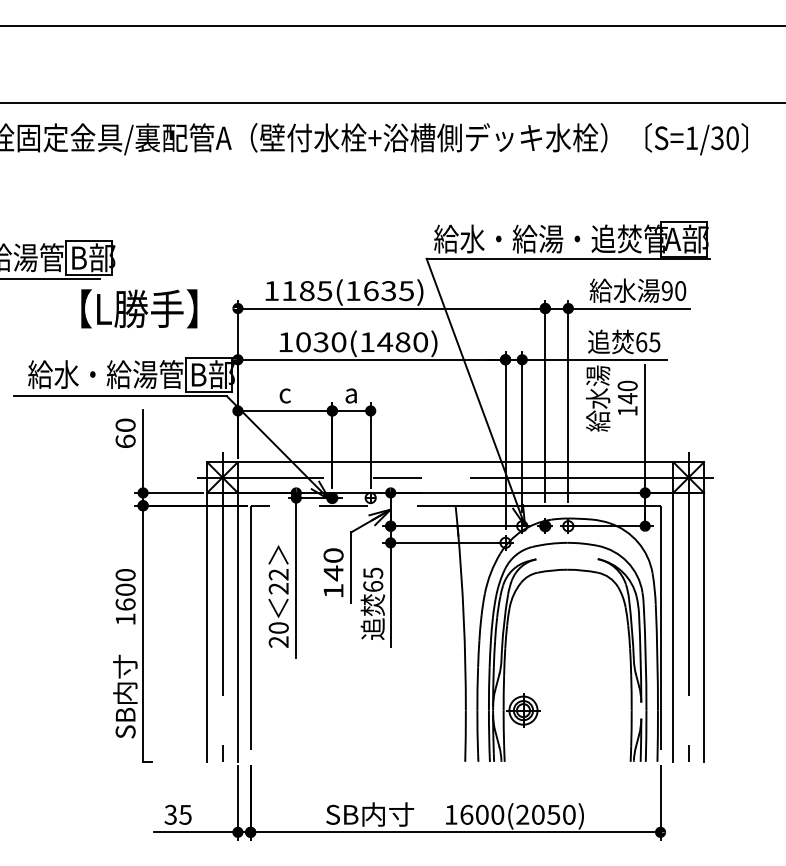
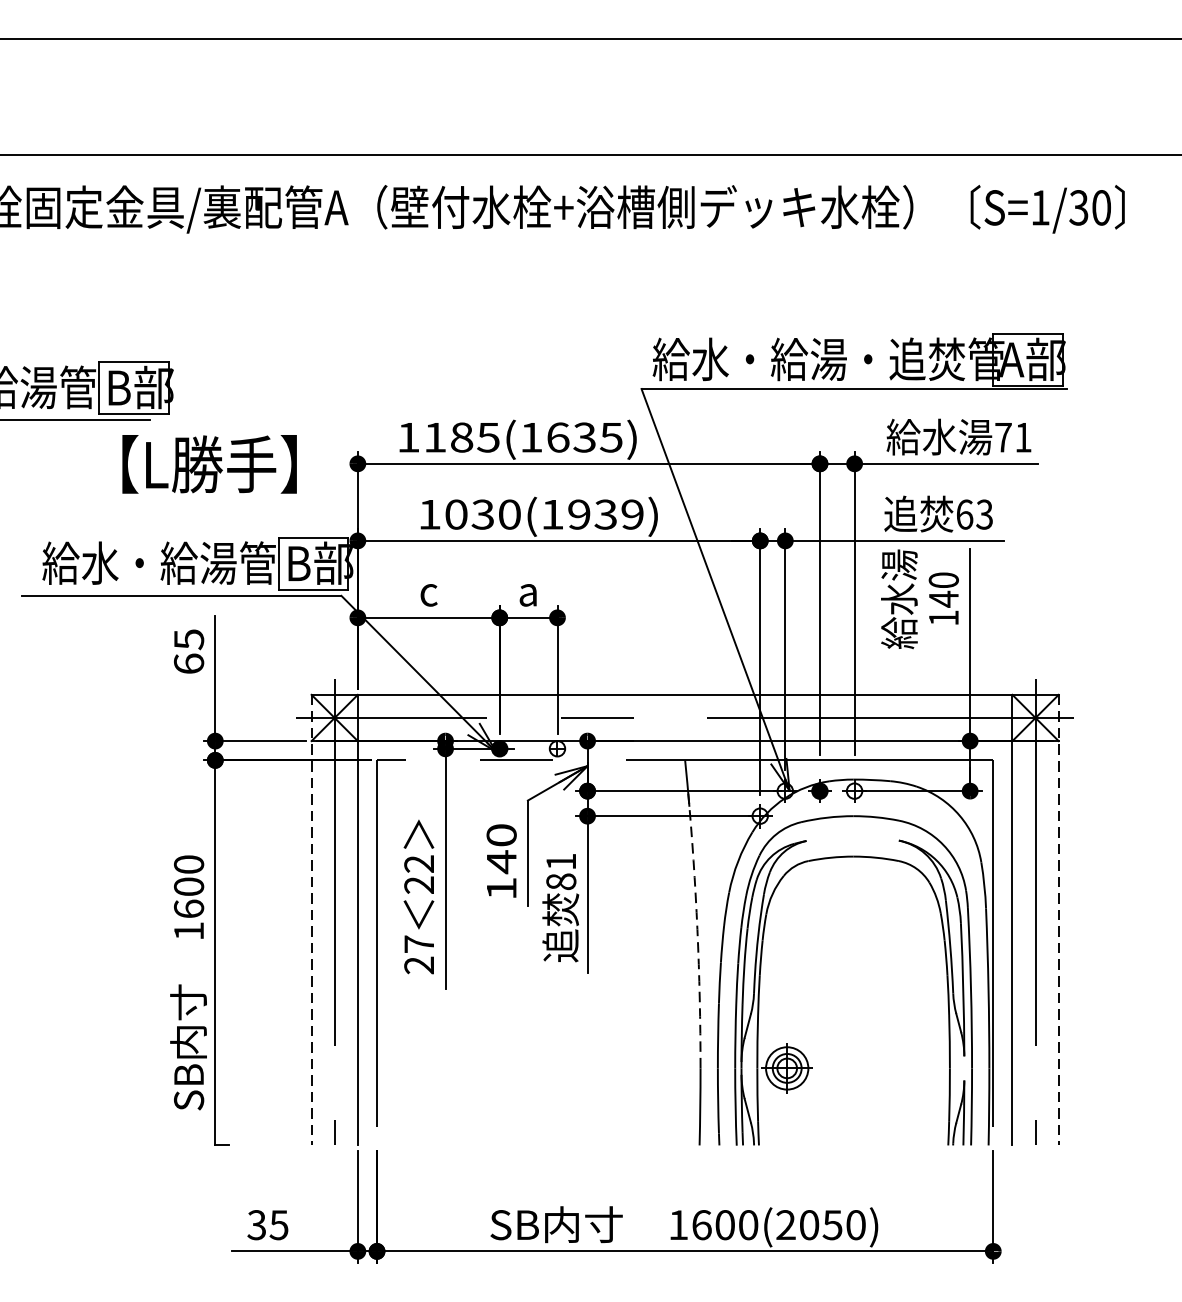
text: (673, 291) -> (1012, 438), 90 -> 71
text: (654, 341) -> (984, 513), 65 -> 63
text: (402, 342) -> (605, 514), 1030(1480) -> 1030(1939)
text: (125, 425) -> (188, 639), 60 -> 65
text: (373, 579) -> (561, 871), 65 -> 81
line: (207, 612) -> (312, 920), solid -> dashed
line: (704, 612) -> (1059, 920), solid -> dashed
arc: (463, 618) -> (696, 929), solid -> dashed
text: (278, 627) -> (418, 943), 20 -> 27

